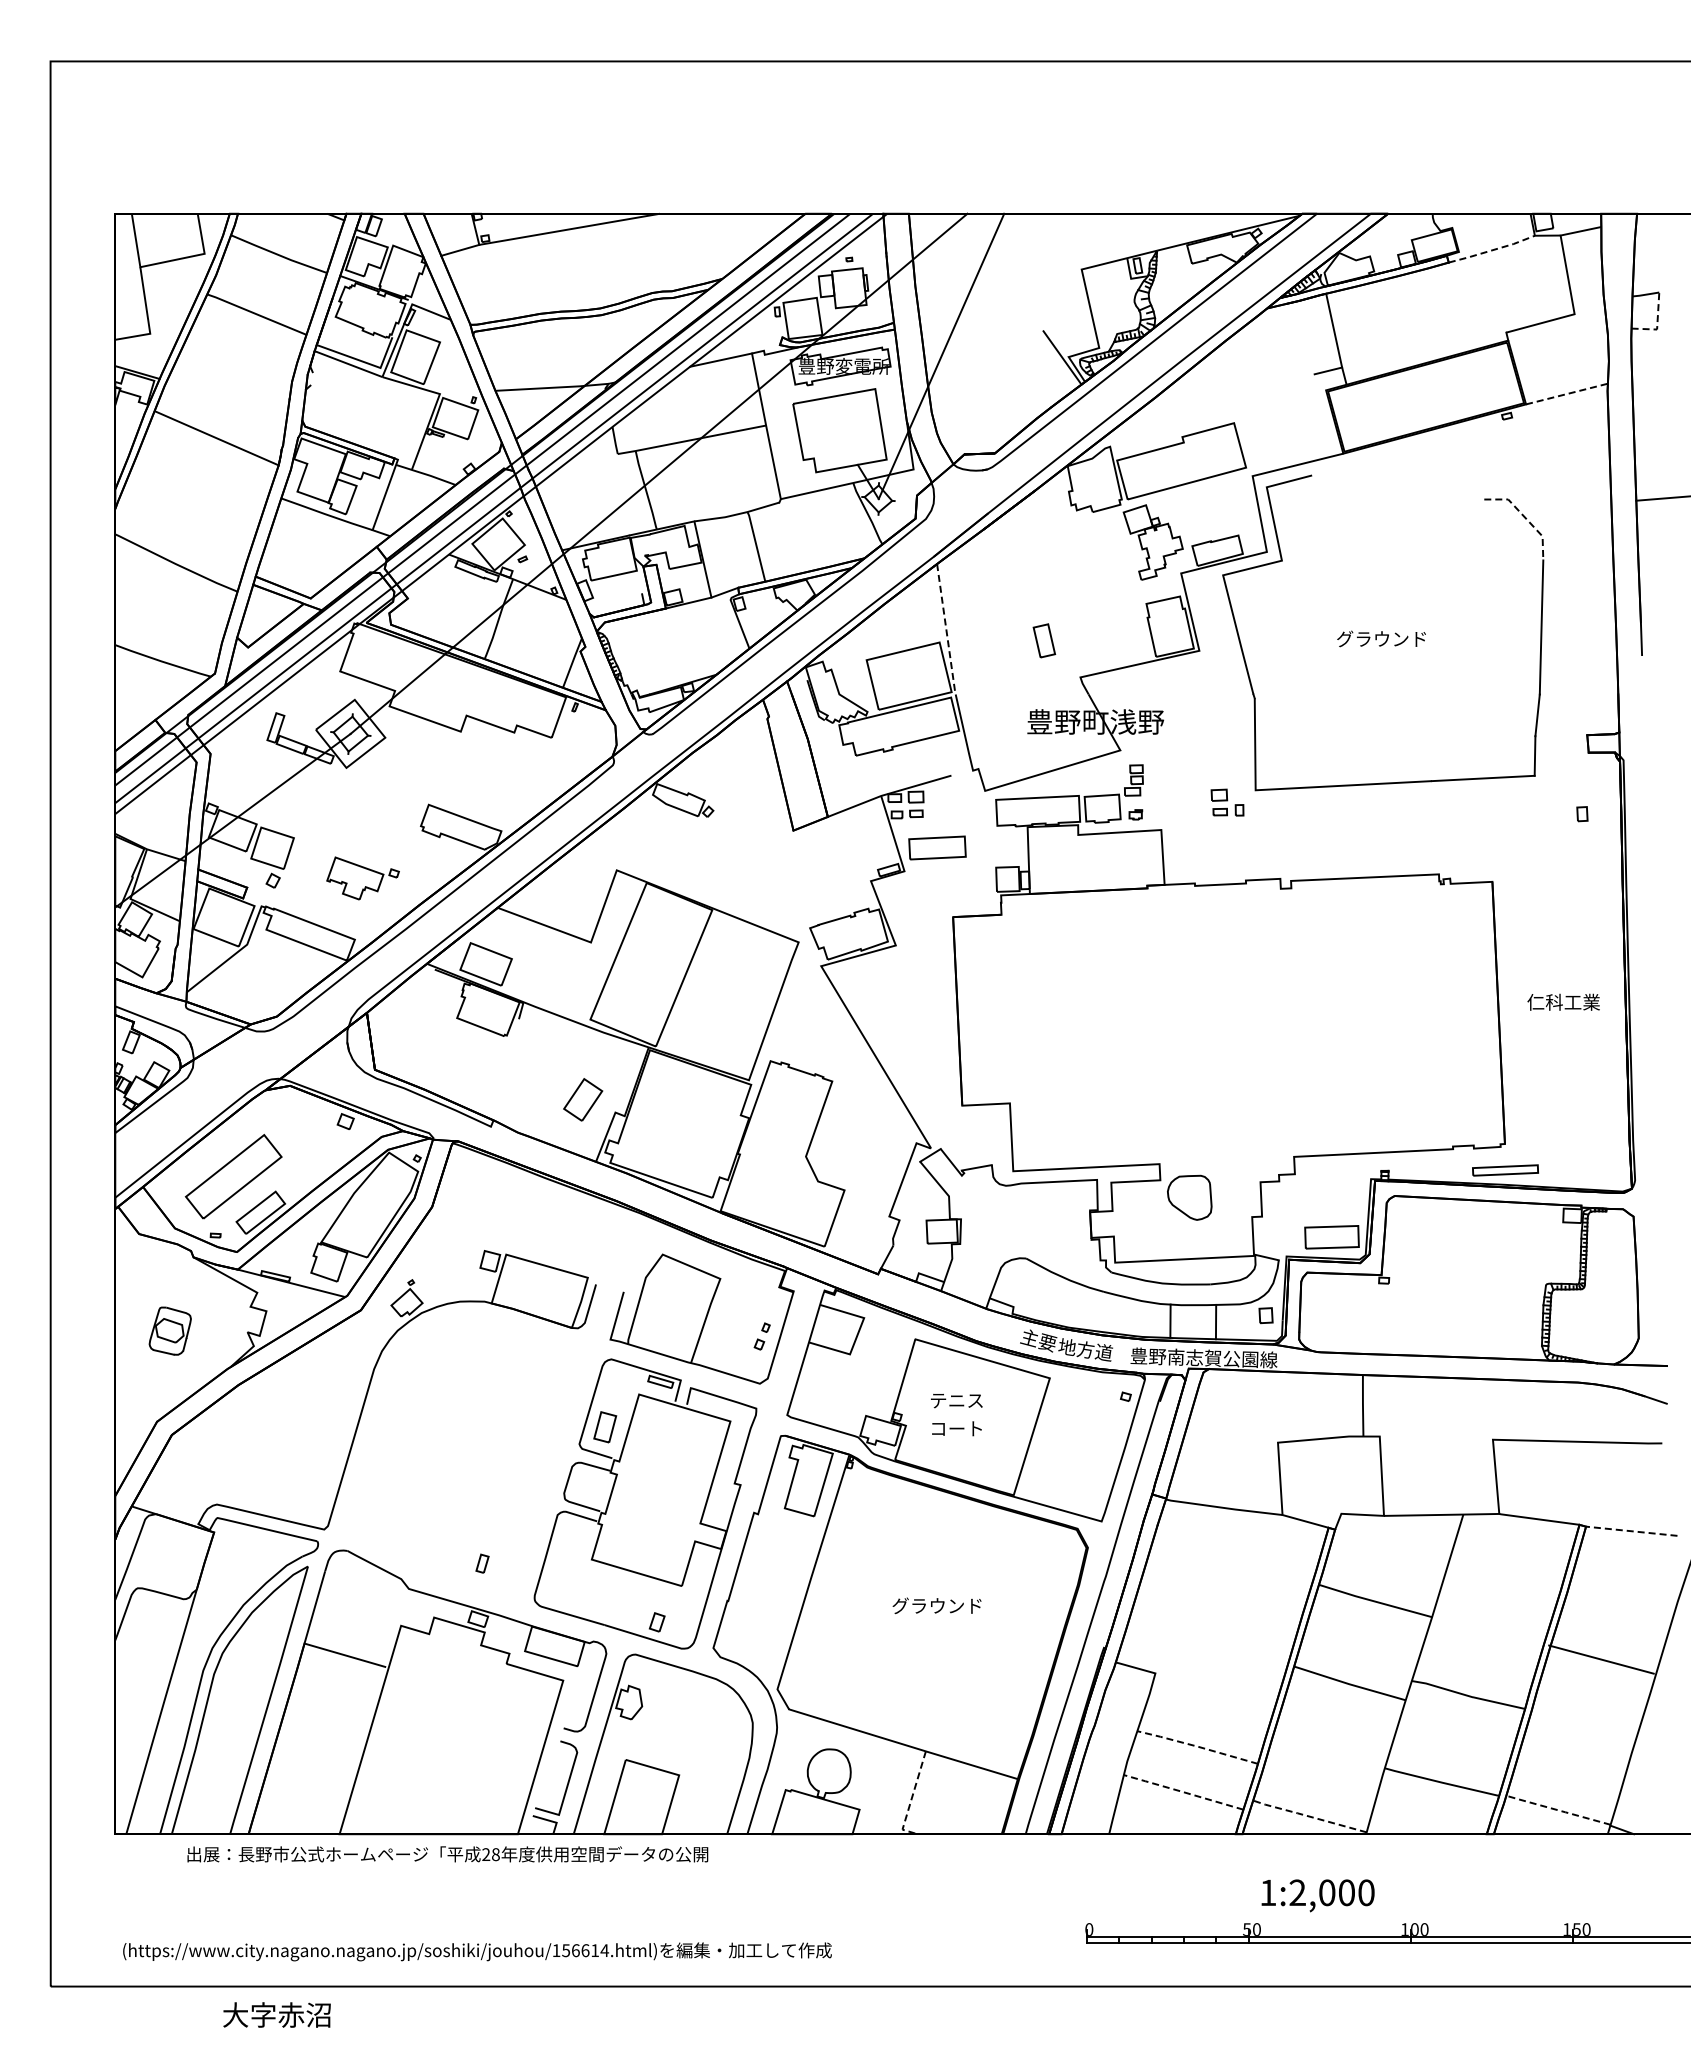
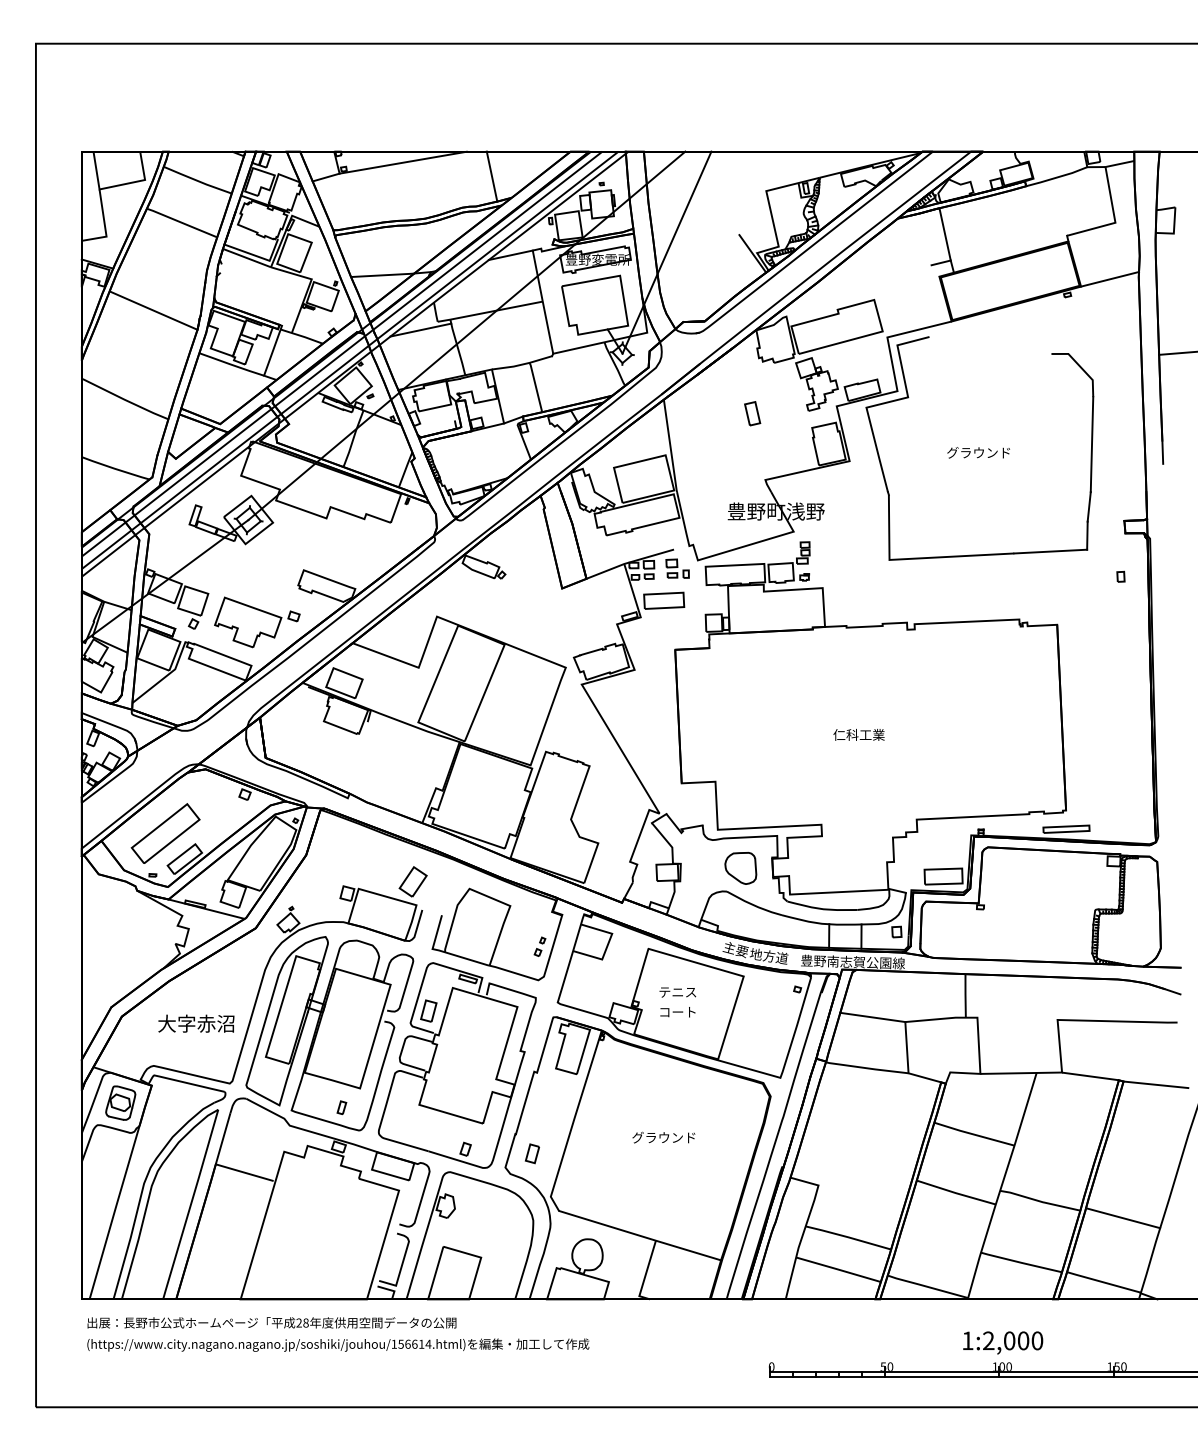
line: (694, 248) -> (492, 176), added
line: (1492, 250) -> (1057, 177), dashed -> solid
line: (1657, 323) -> (1174, 229), dashed -> solid
line: (1567, 393) -> (1110, 278), dashed -> solid
line: (593, 465) -> (420, 329), added
line: (1525, 518) -> (1080, 367), dashed -> solid
line: (946, 630) -> (670, 446), dashed -> solid
part: (1044, 640) -> (752, 413), moved
part: (1227, 802) -> (677, 568), moved
part: (362, 878) -> (256, 622), size x1.67
text: (1563, 1001) -> (858, 734), moved
part: (583, 1099) -> (413, 881), moved
part: (1189, 1197) -> (740, 868), moved
part: (169, 1330) -> (120, 1102), moved
line: (1231, 1435) -> (872, 1016), added
part: (465, 1458) -> (329, 1033), added
line: (1631, 1531) -> (1155, 1084), dashed -> solid
part: (751, 1628) -> (532, 1153), added
line: (1601, 1659) -> (1123, 1218), moved
line: (1197, 1746) -> (848, 1237), dashed -> solid
line: (1181, 1791) -> (836, 1269), dashed -> solid
line: (911, 1799) -> (645, 1274), dashed -> solid
line: (1558, 1810) -> (1104, 1282), dashed -> solid
line: (1308, 1816) -> (926, 1286), dashed -> solid
text: (447, 1854) -> (271, 1322), moved
text: (1317, 1895) -> (1002, 1342), moved
text: (477, 1951) -> (338, 1344), moved
text: (276, 2014) -> (195, 1023), moved

